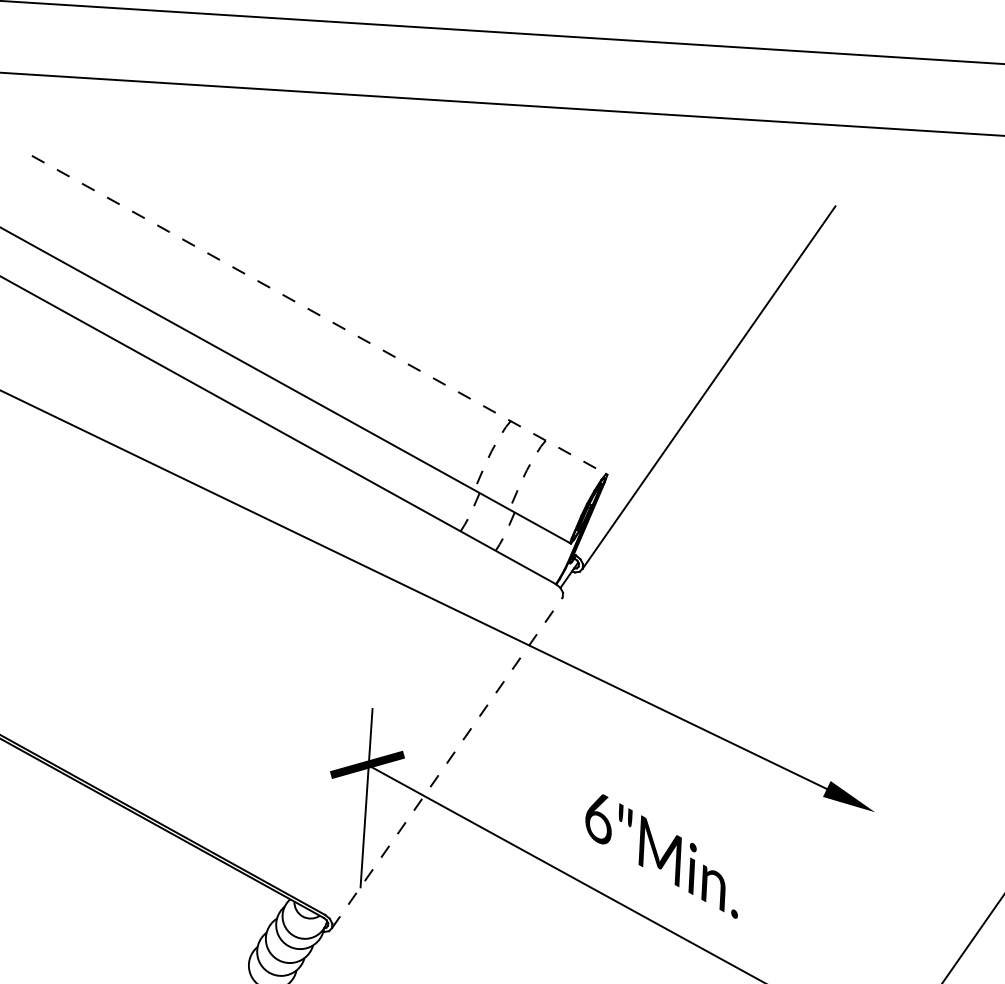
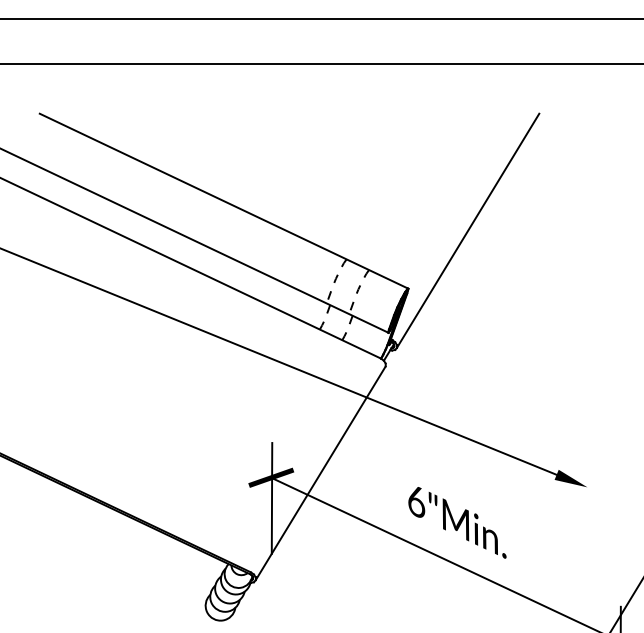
line: (318, 315) -> (223, 201), dashed -> solid
line: (447, 761) -> (320, 472), dashed -> solid

